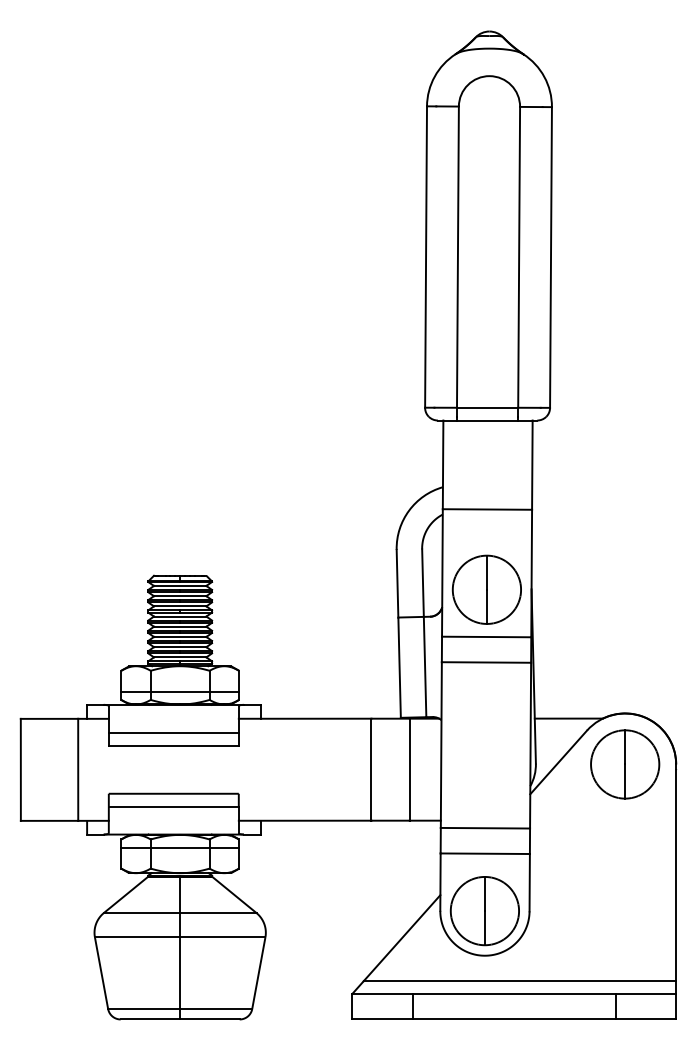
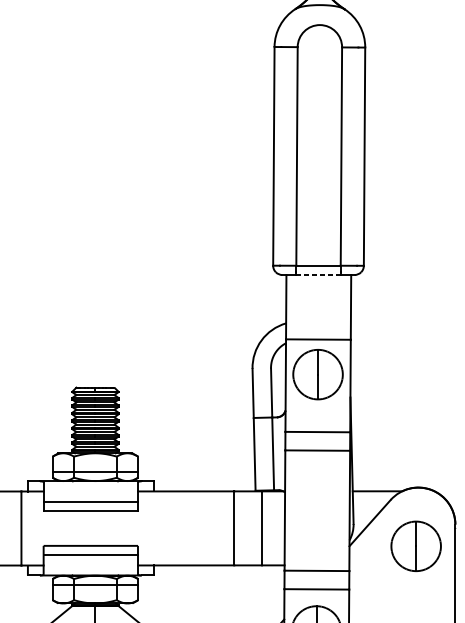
line: (487, 420) -> (318, 274), solid -> dashed
part: (486, 589) -> (317, 374), moved
part: (625, 764) -> (416, 546), moved

